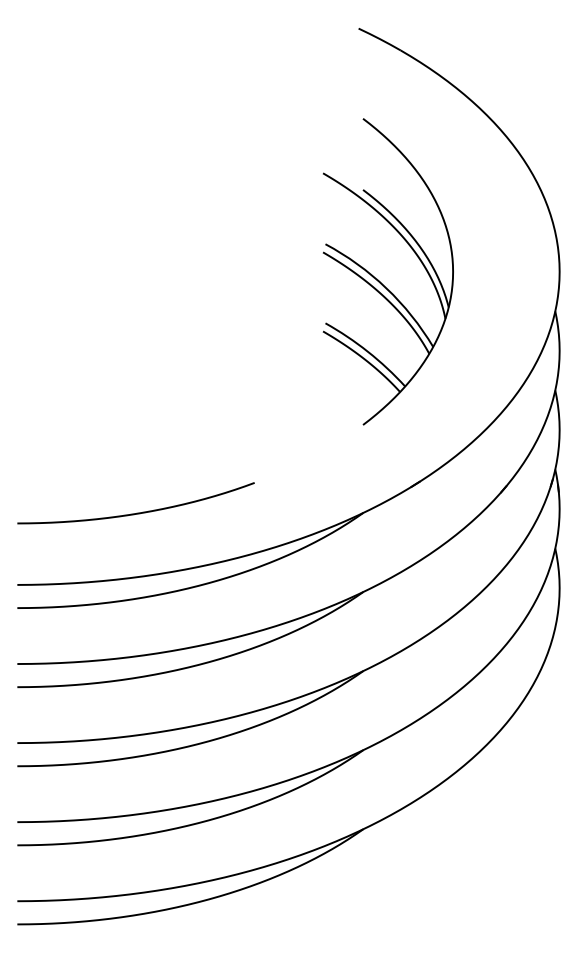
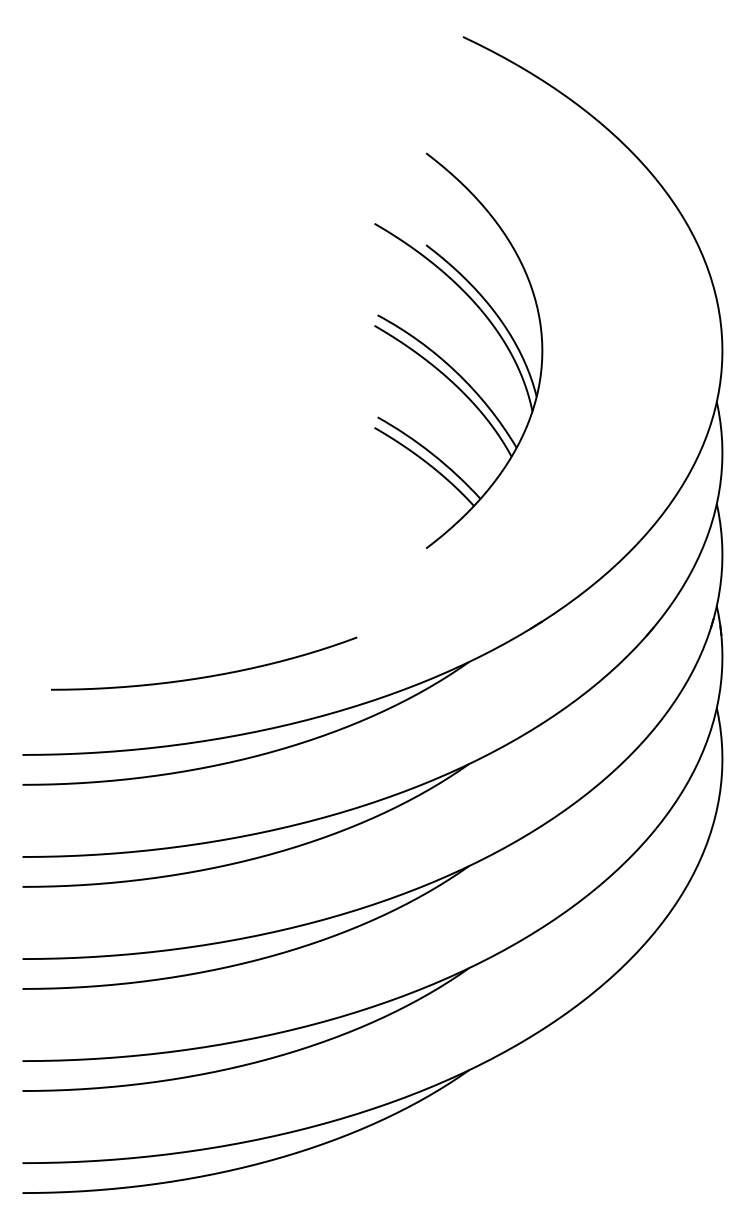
part: (378, 279) -> (446, 360), moved
curve: (136, 512) -> (204, 675), moved

